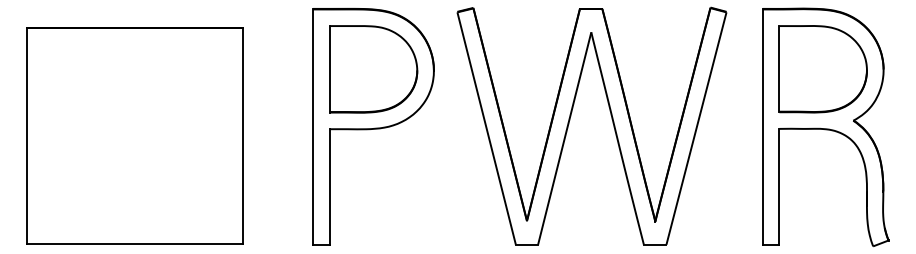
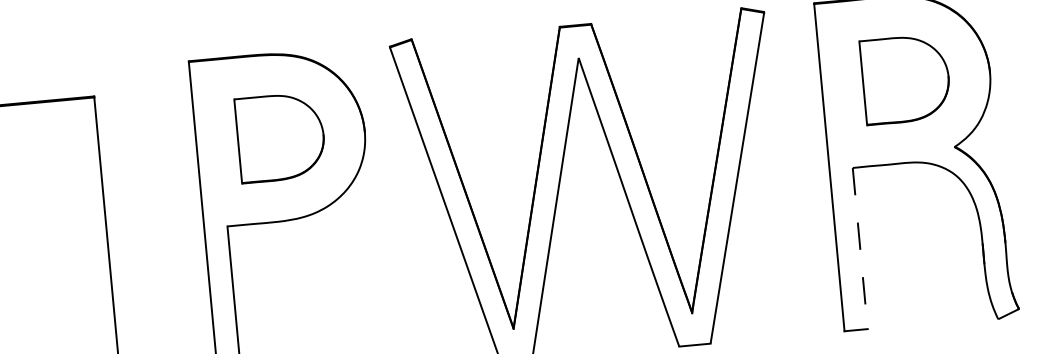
part: (373, 69) -> (280, 137), size x0.7
part: (822, 69) -> (904, 79), size x0.7
line: (779, 186) -> (860, 248), solid -> dashed

